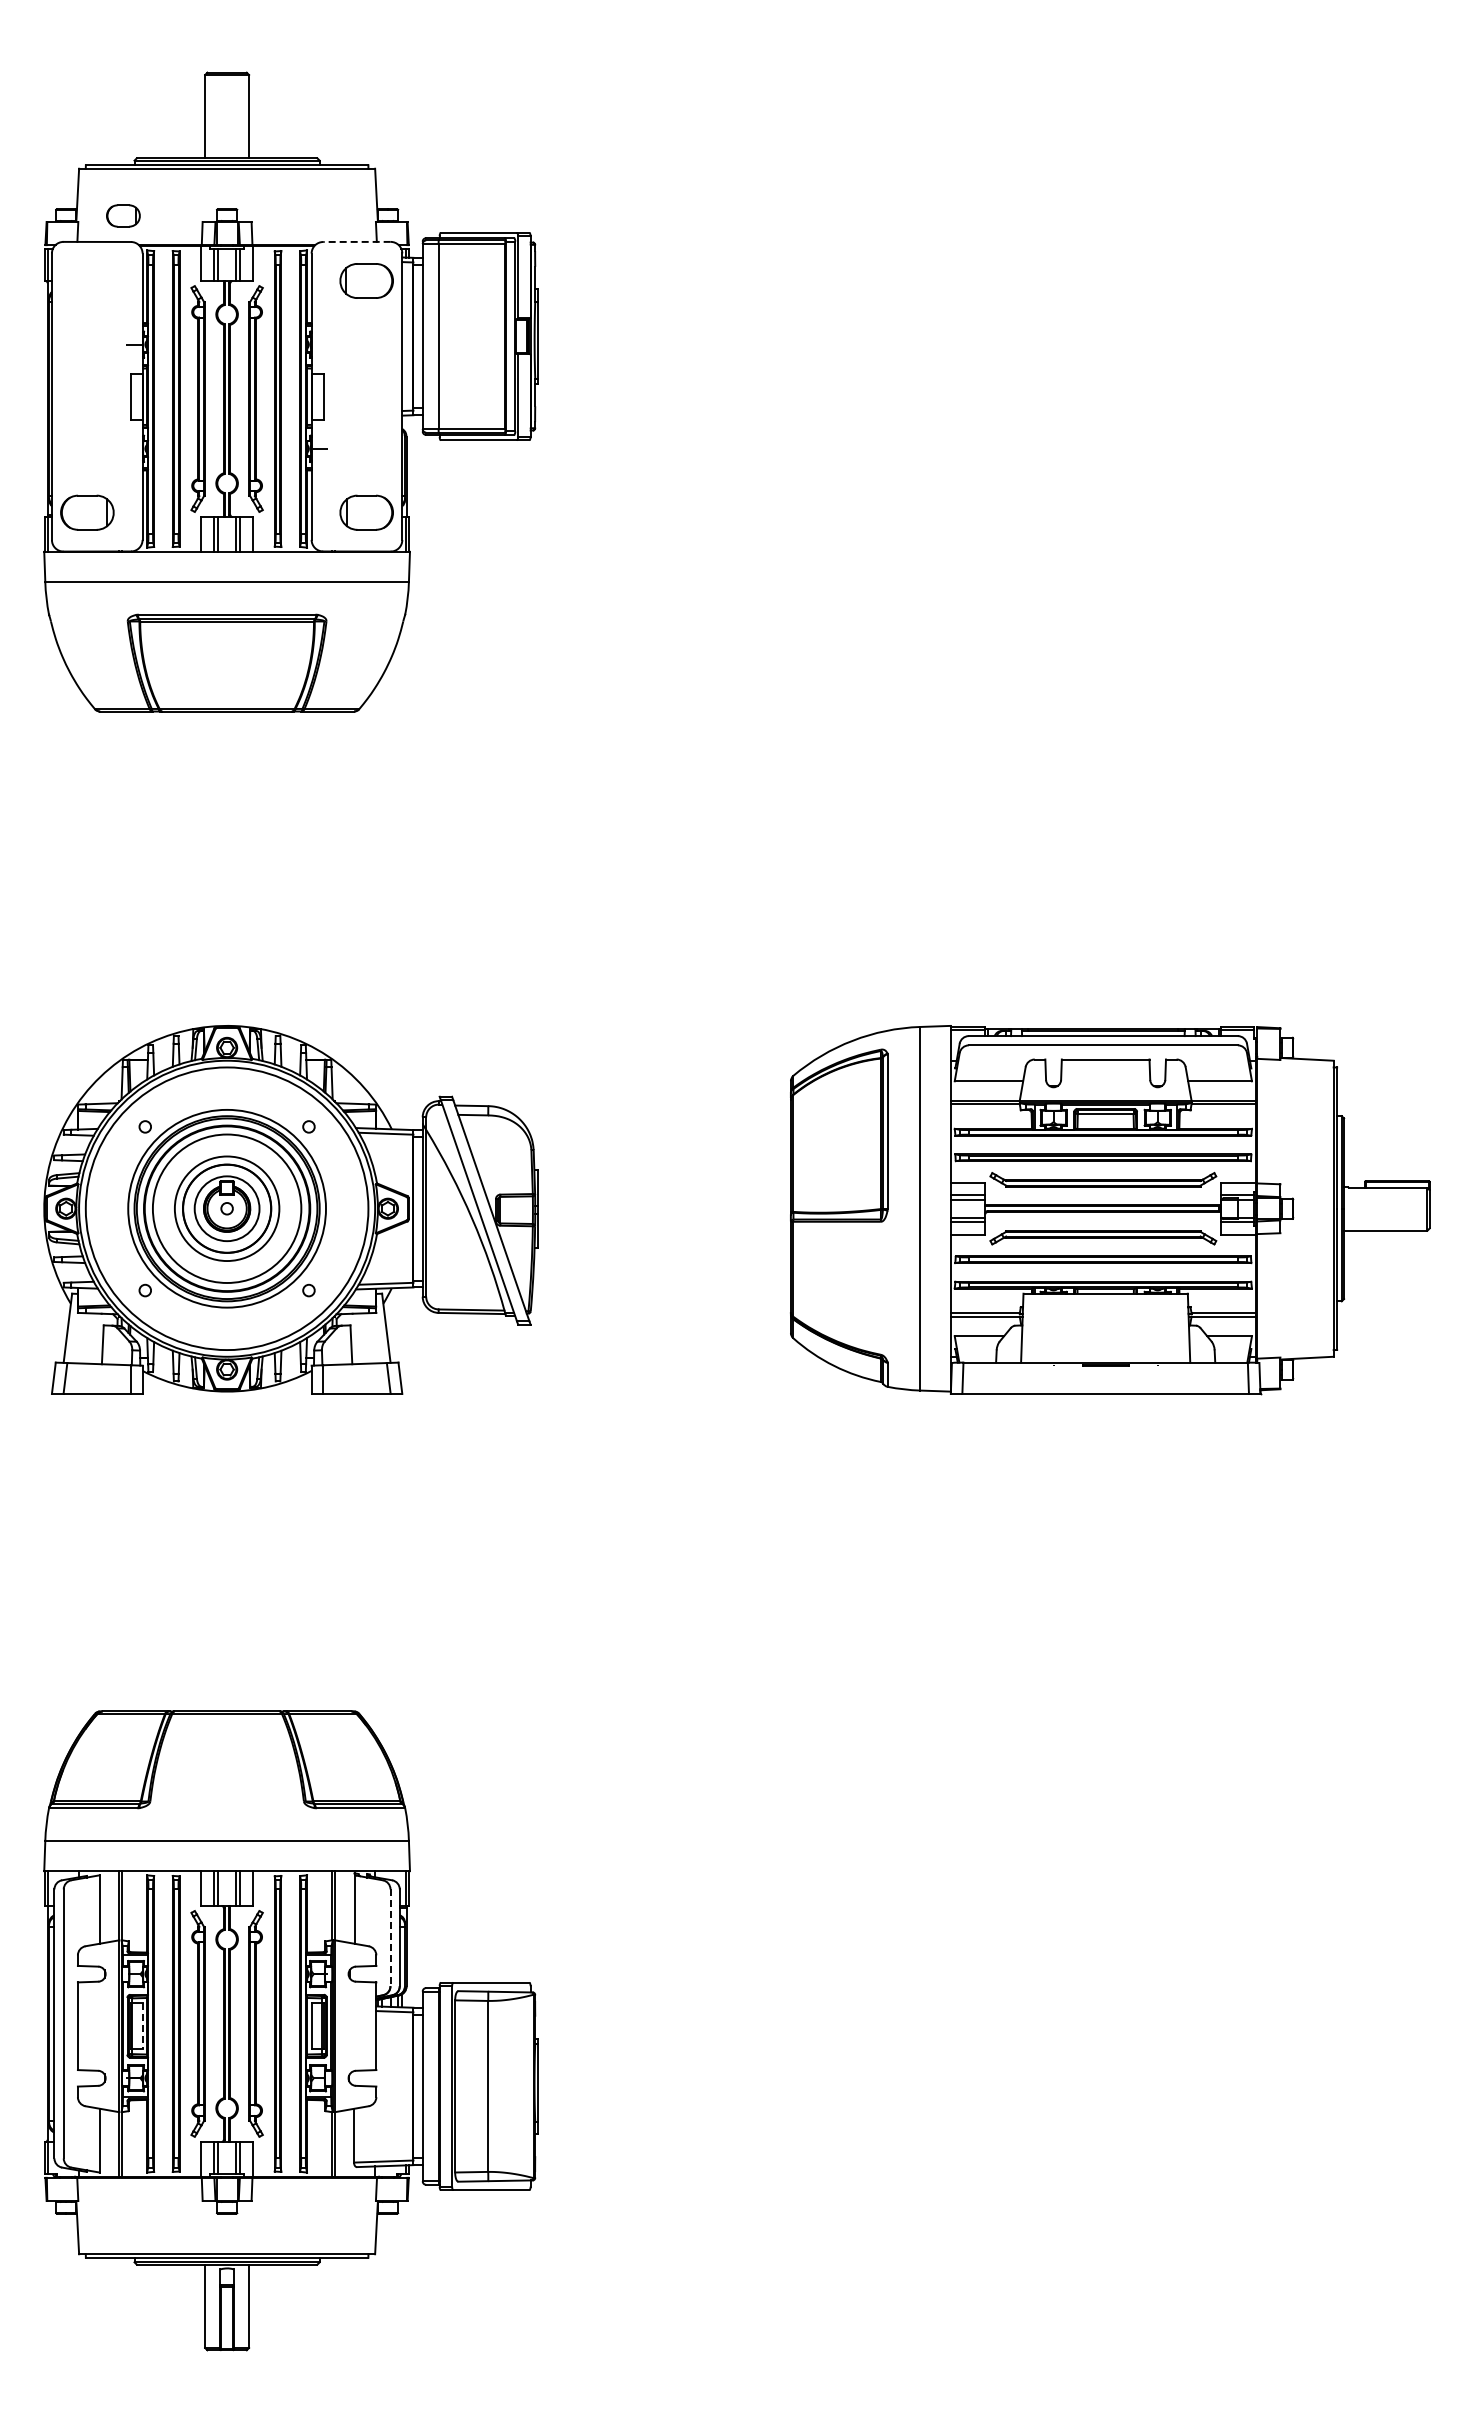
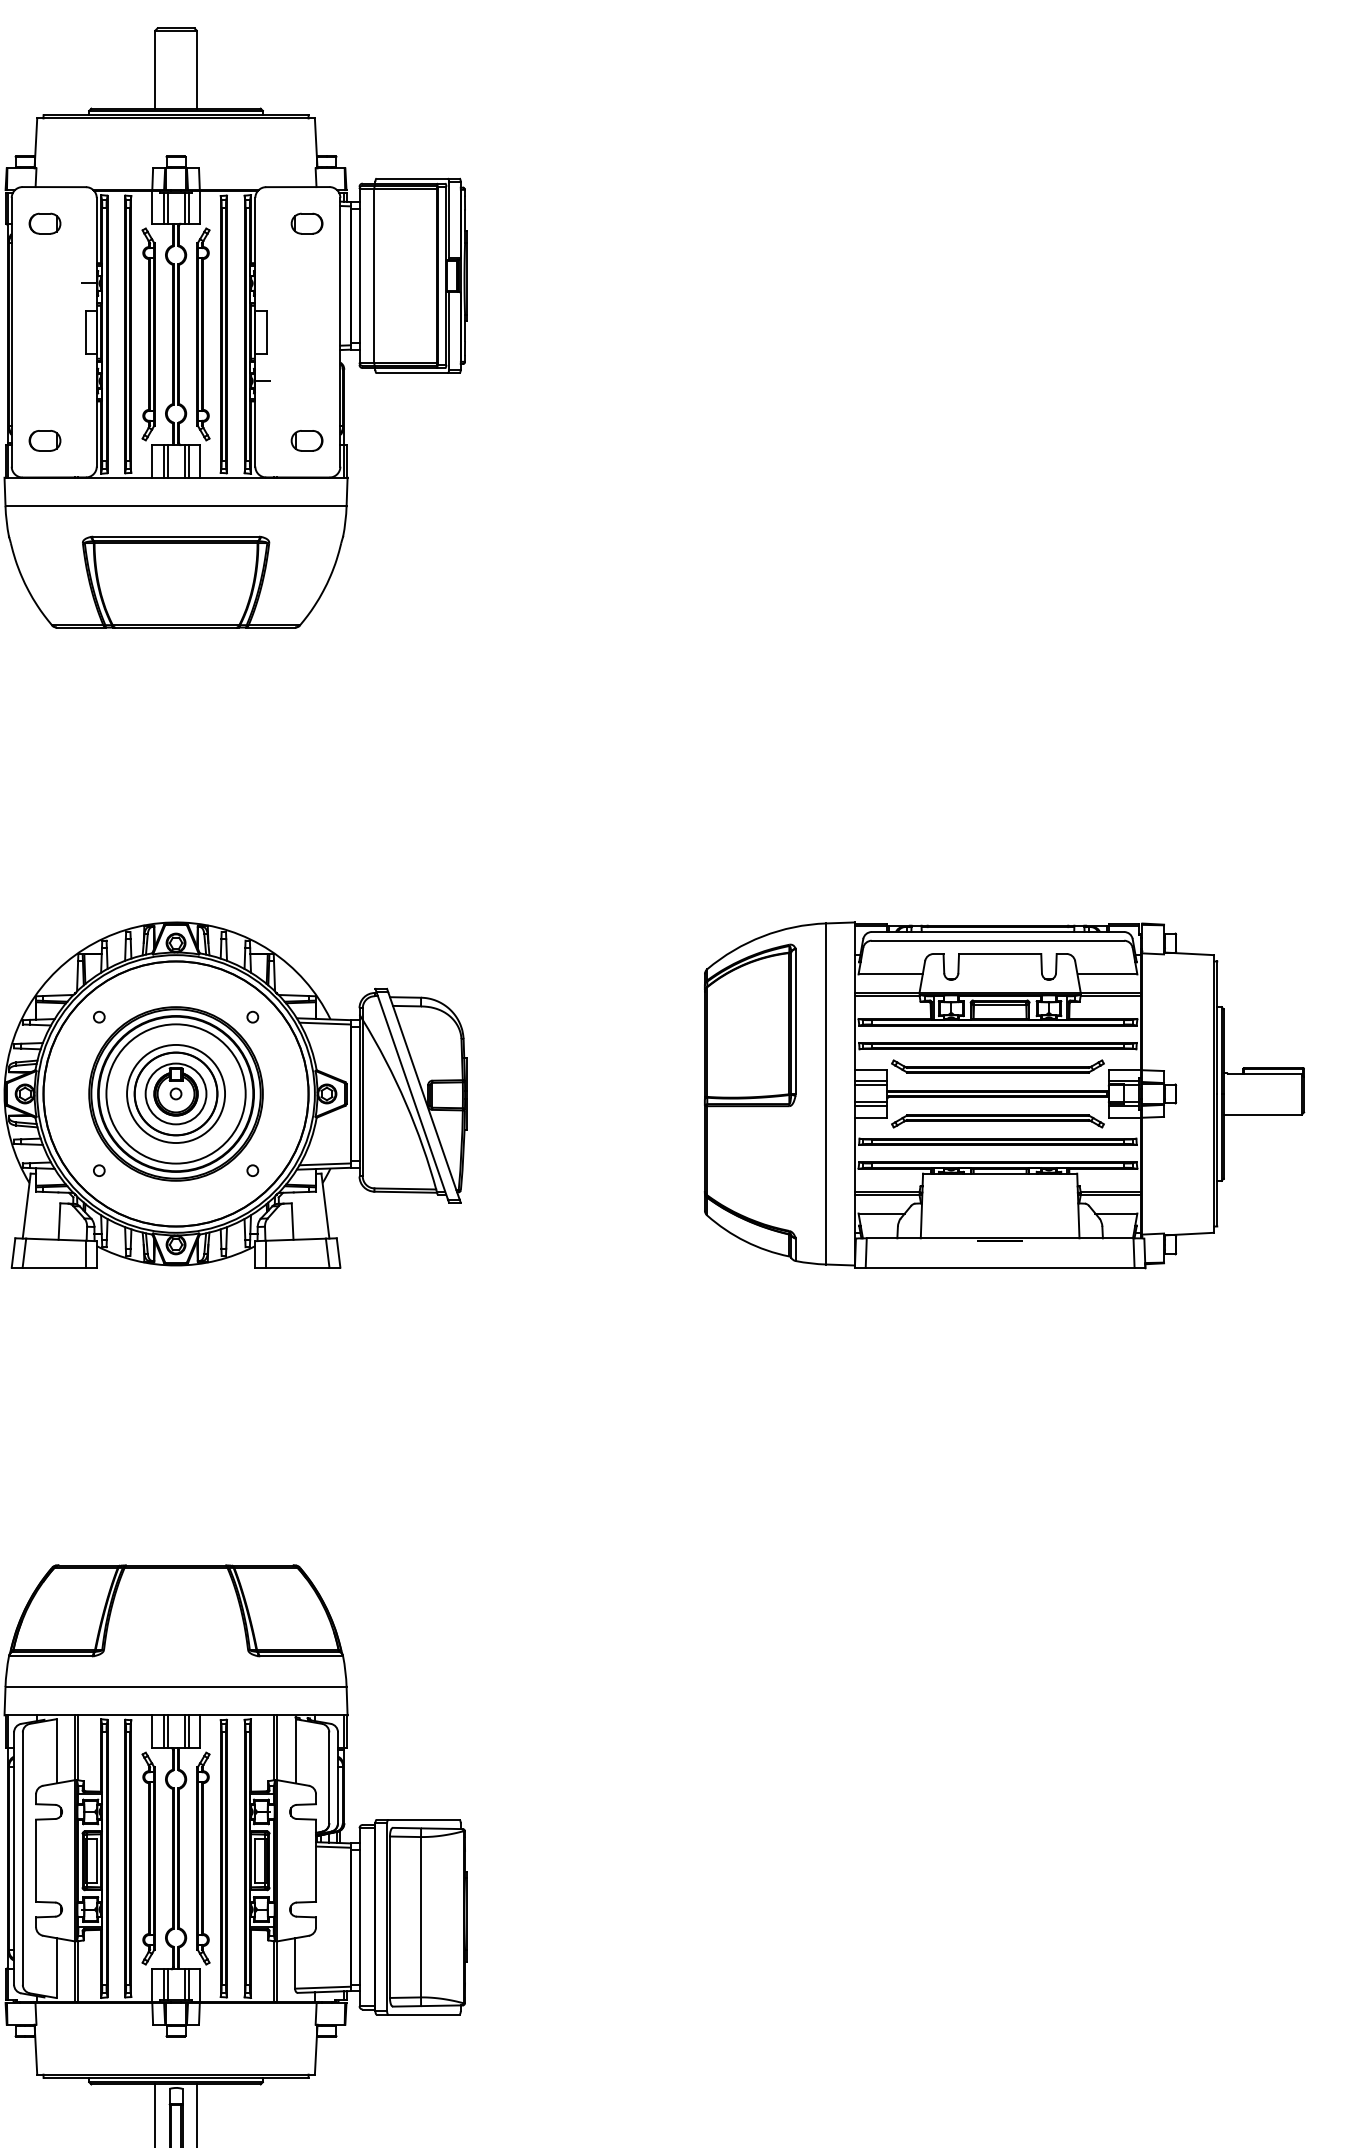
part: (123, 215) -> (45, 223), moved
line: (356, 241) -> (297, 186), dashed -> solid
part: (366, 280) -> (306, 223), size x0.62
part: (87, 511) -> (45, 439), size x0.62
part: (366, 511) -> (306, 439), size x0.62
circle: (226, 1208) -> (175, 1093), size x1.43
line: (390, 1938) -> (329, 1778), dashed -> solid
line: (142, 2026) -> (96, 1861), dashed -> solid

